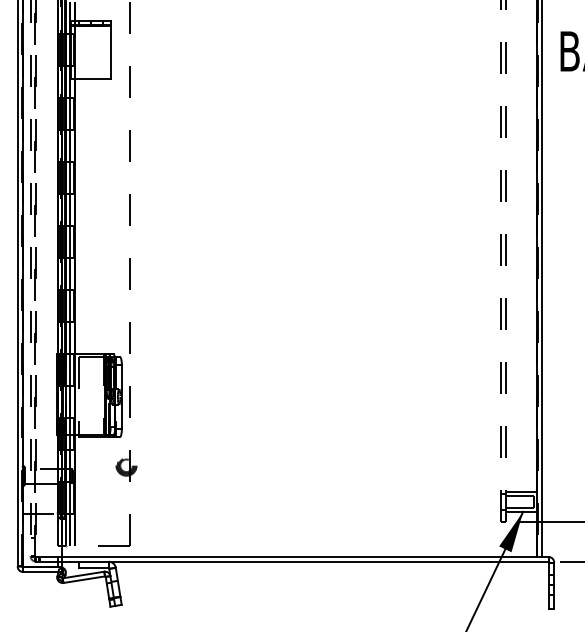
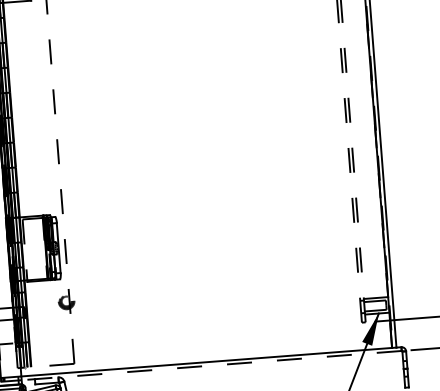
line: (305, 561) -> (211, 365), solid -> dashed

